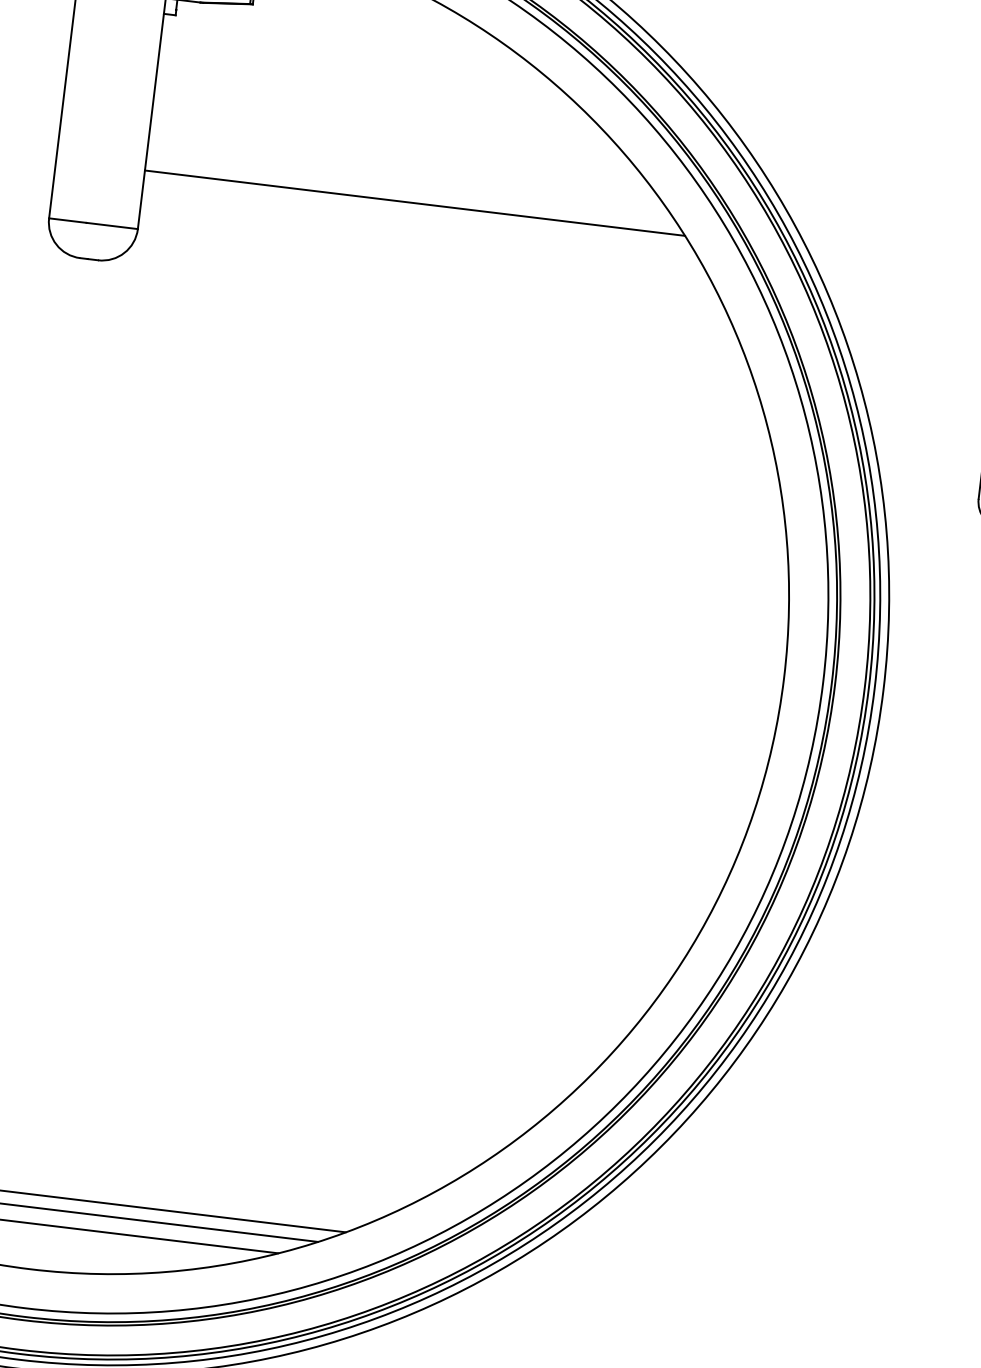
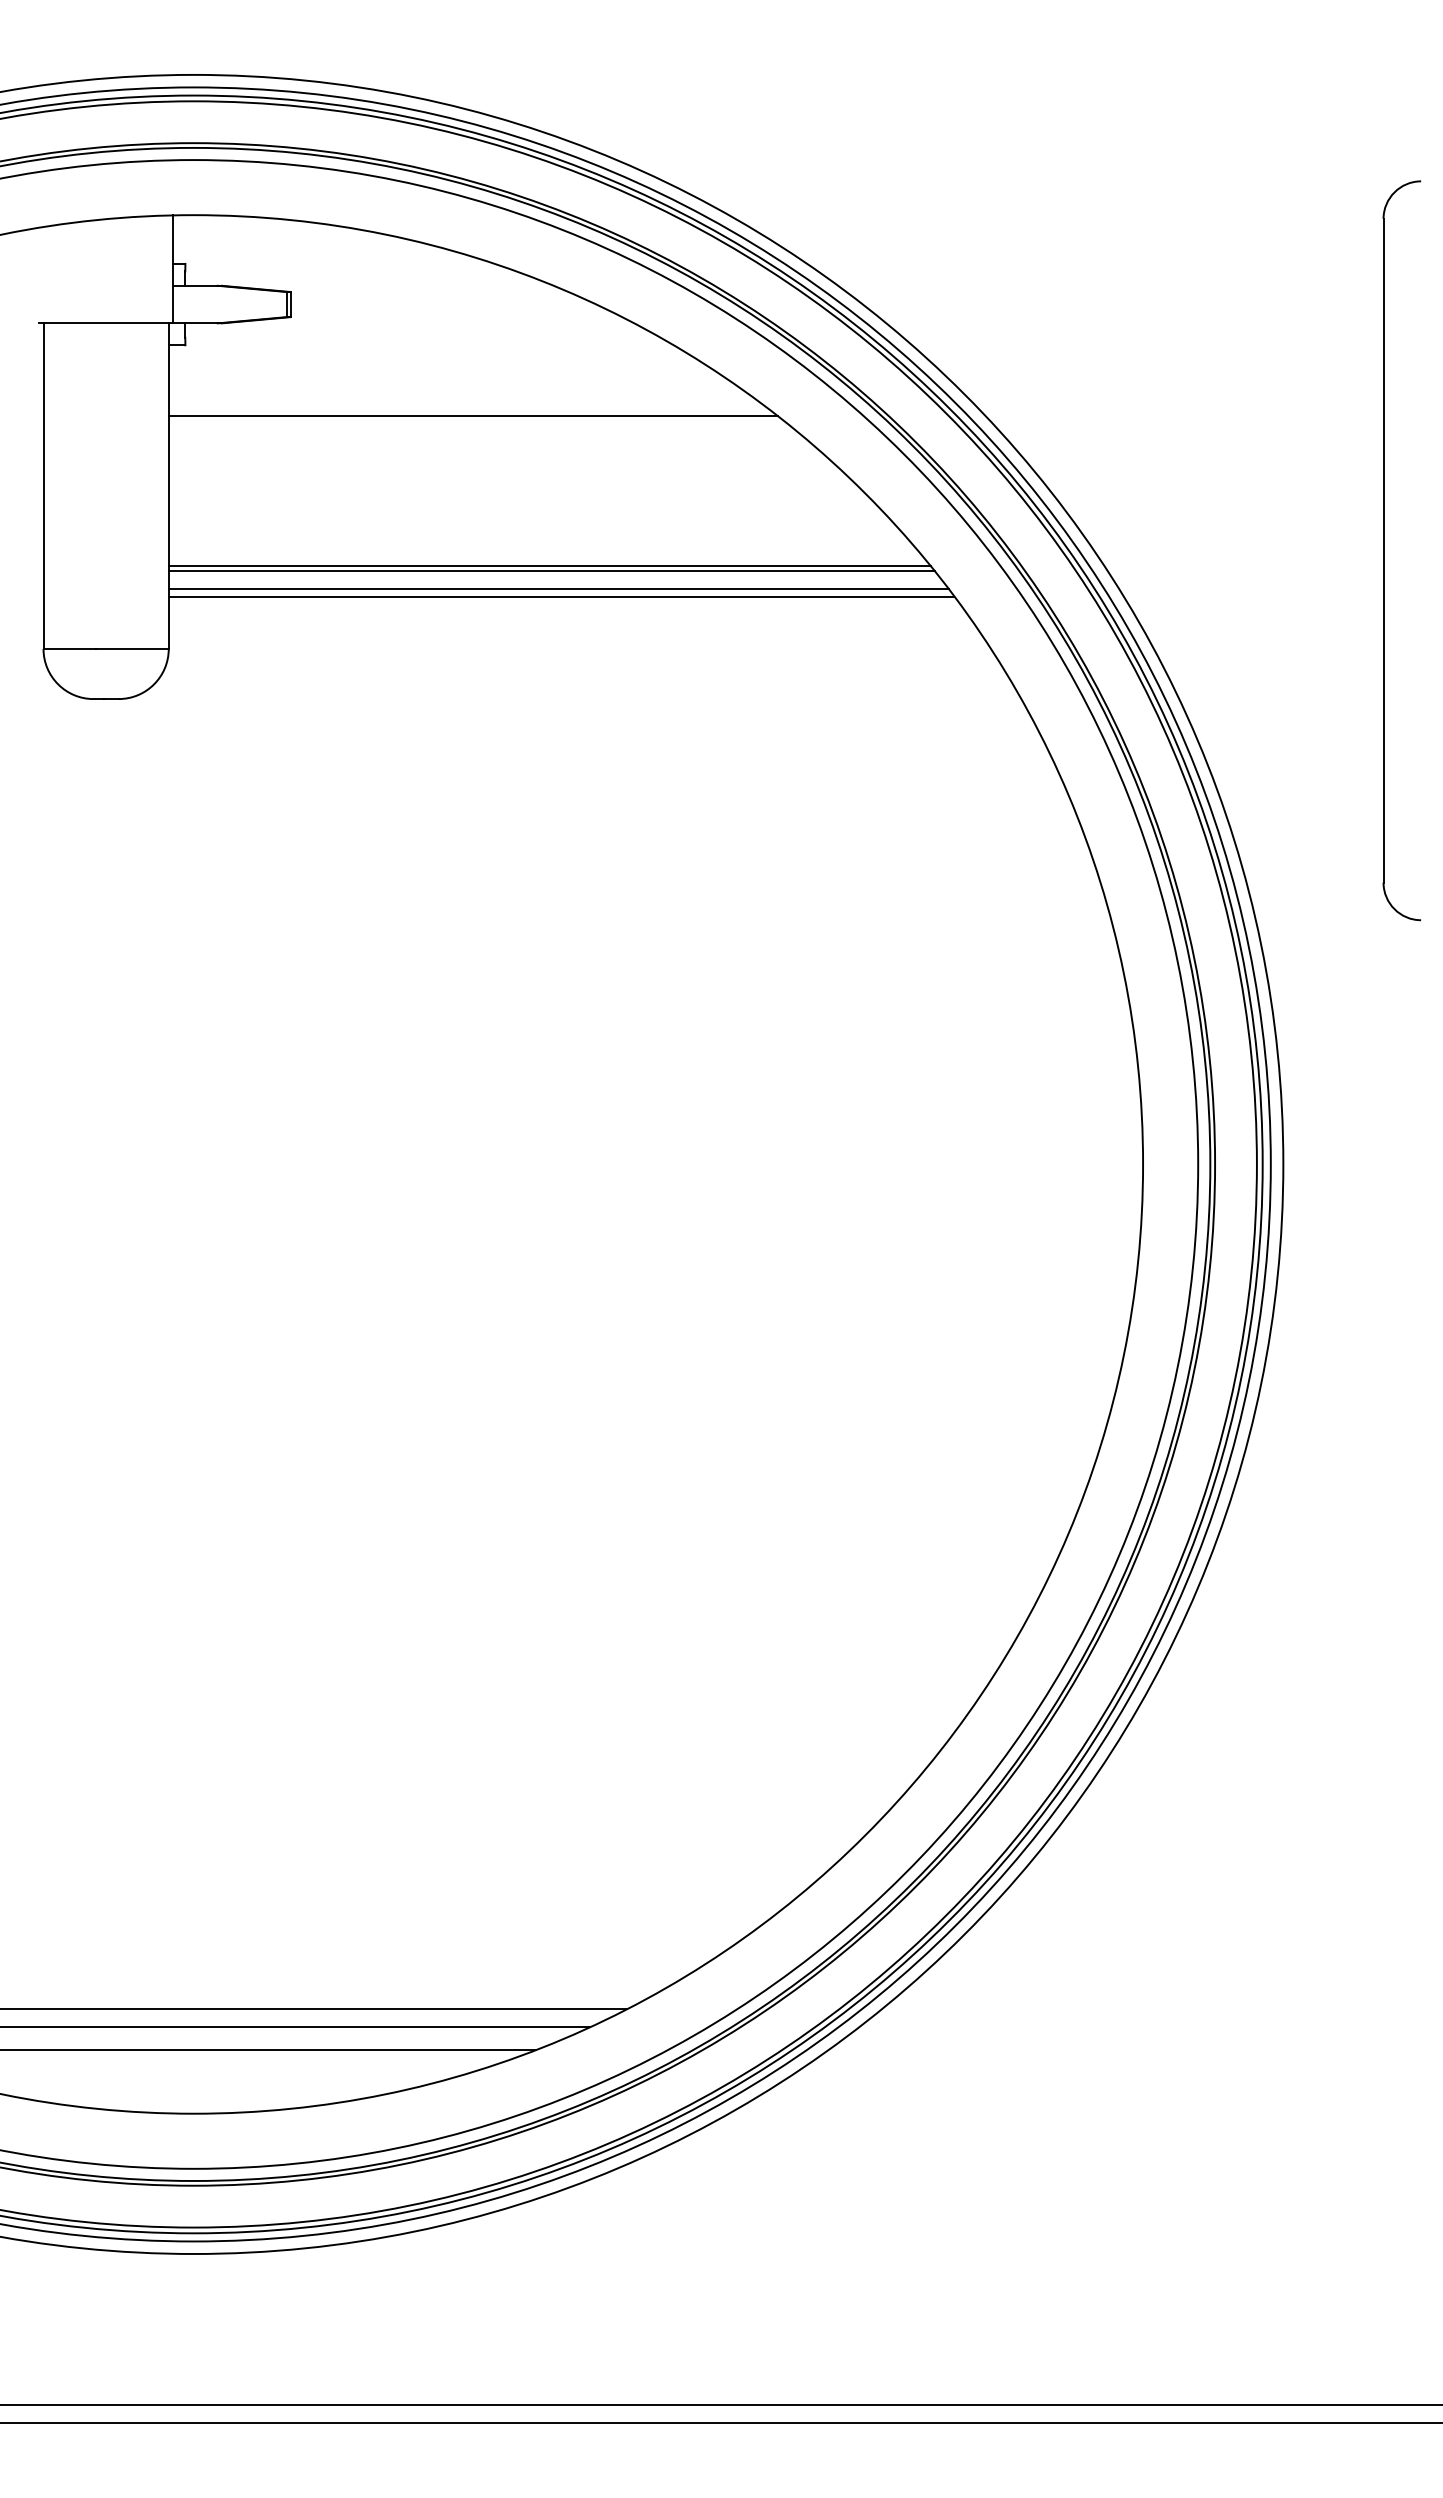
line: (373, 90) -> (472, 416), added
line: (415, 206) -> (551, 570), added
line: (419, 219) -> (558, 588), added
line: (420, 225) -> (561, 596), added

